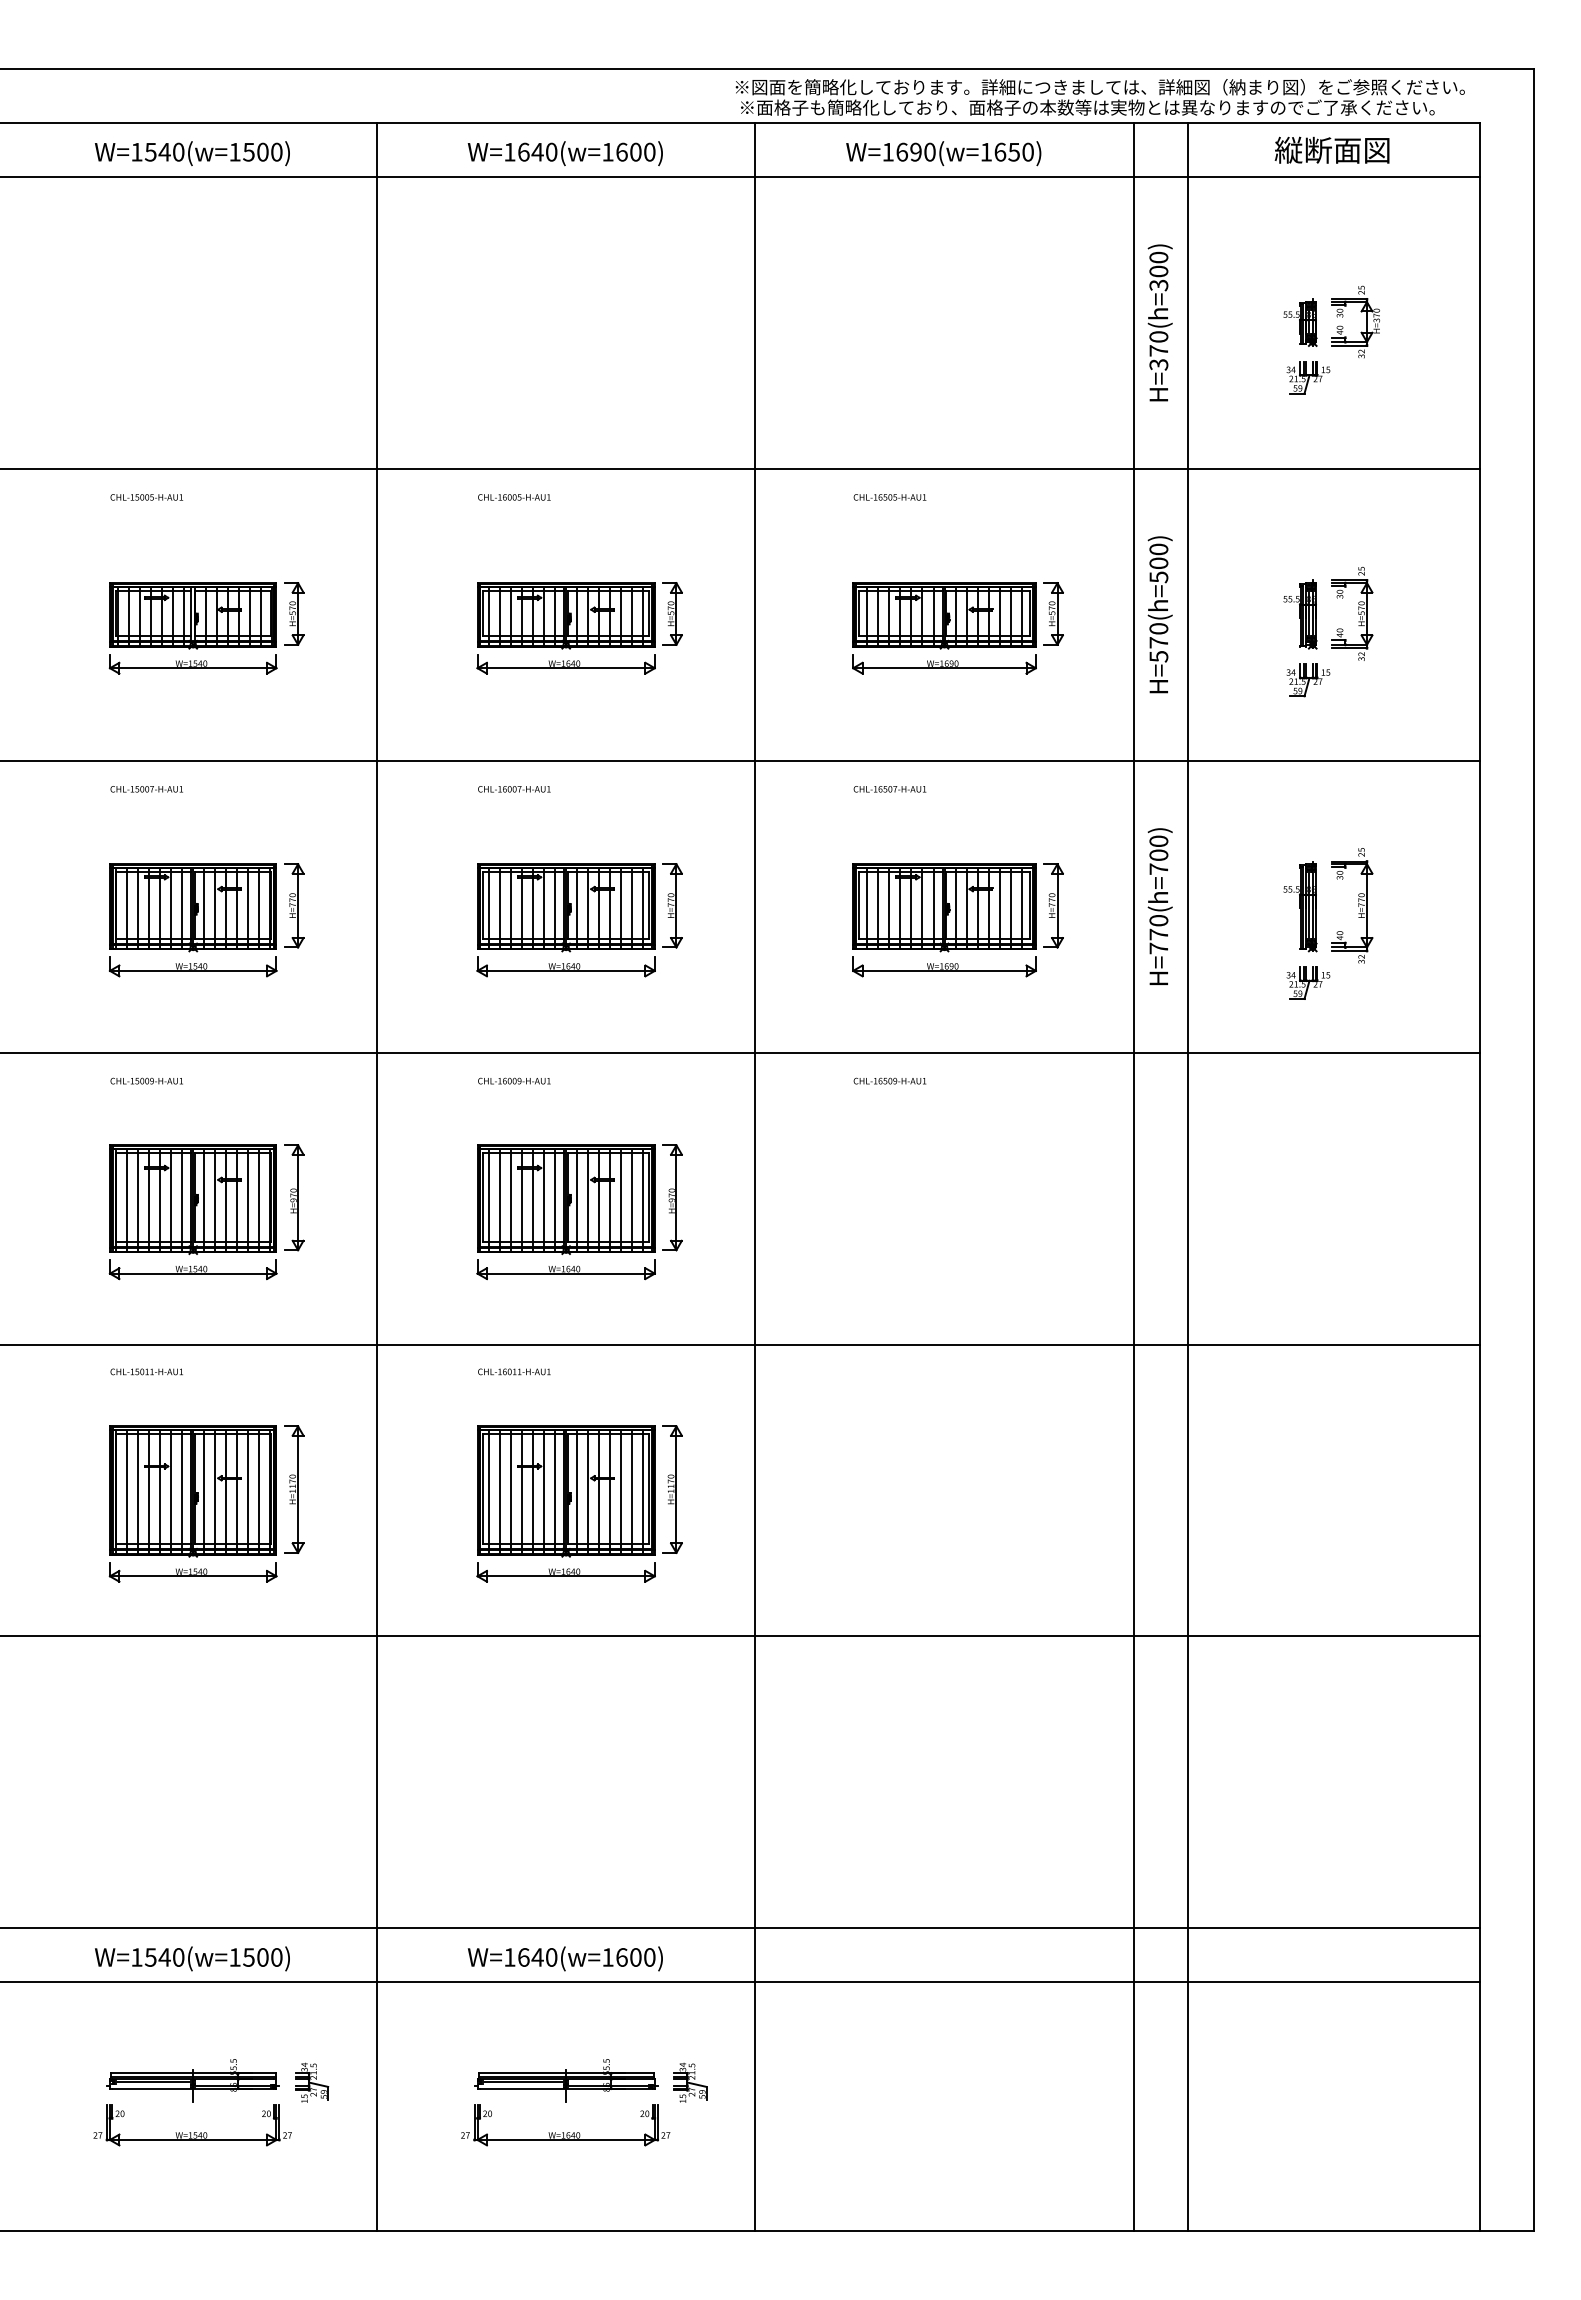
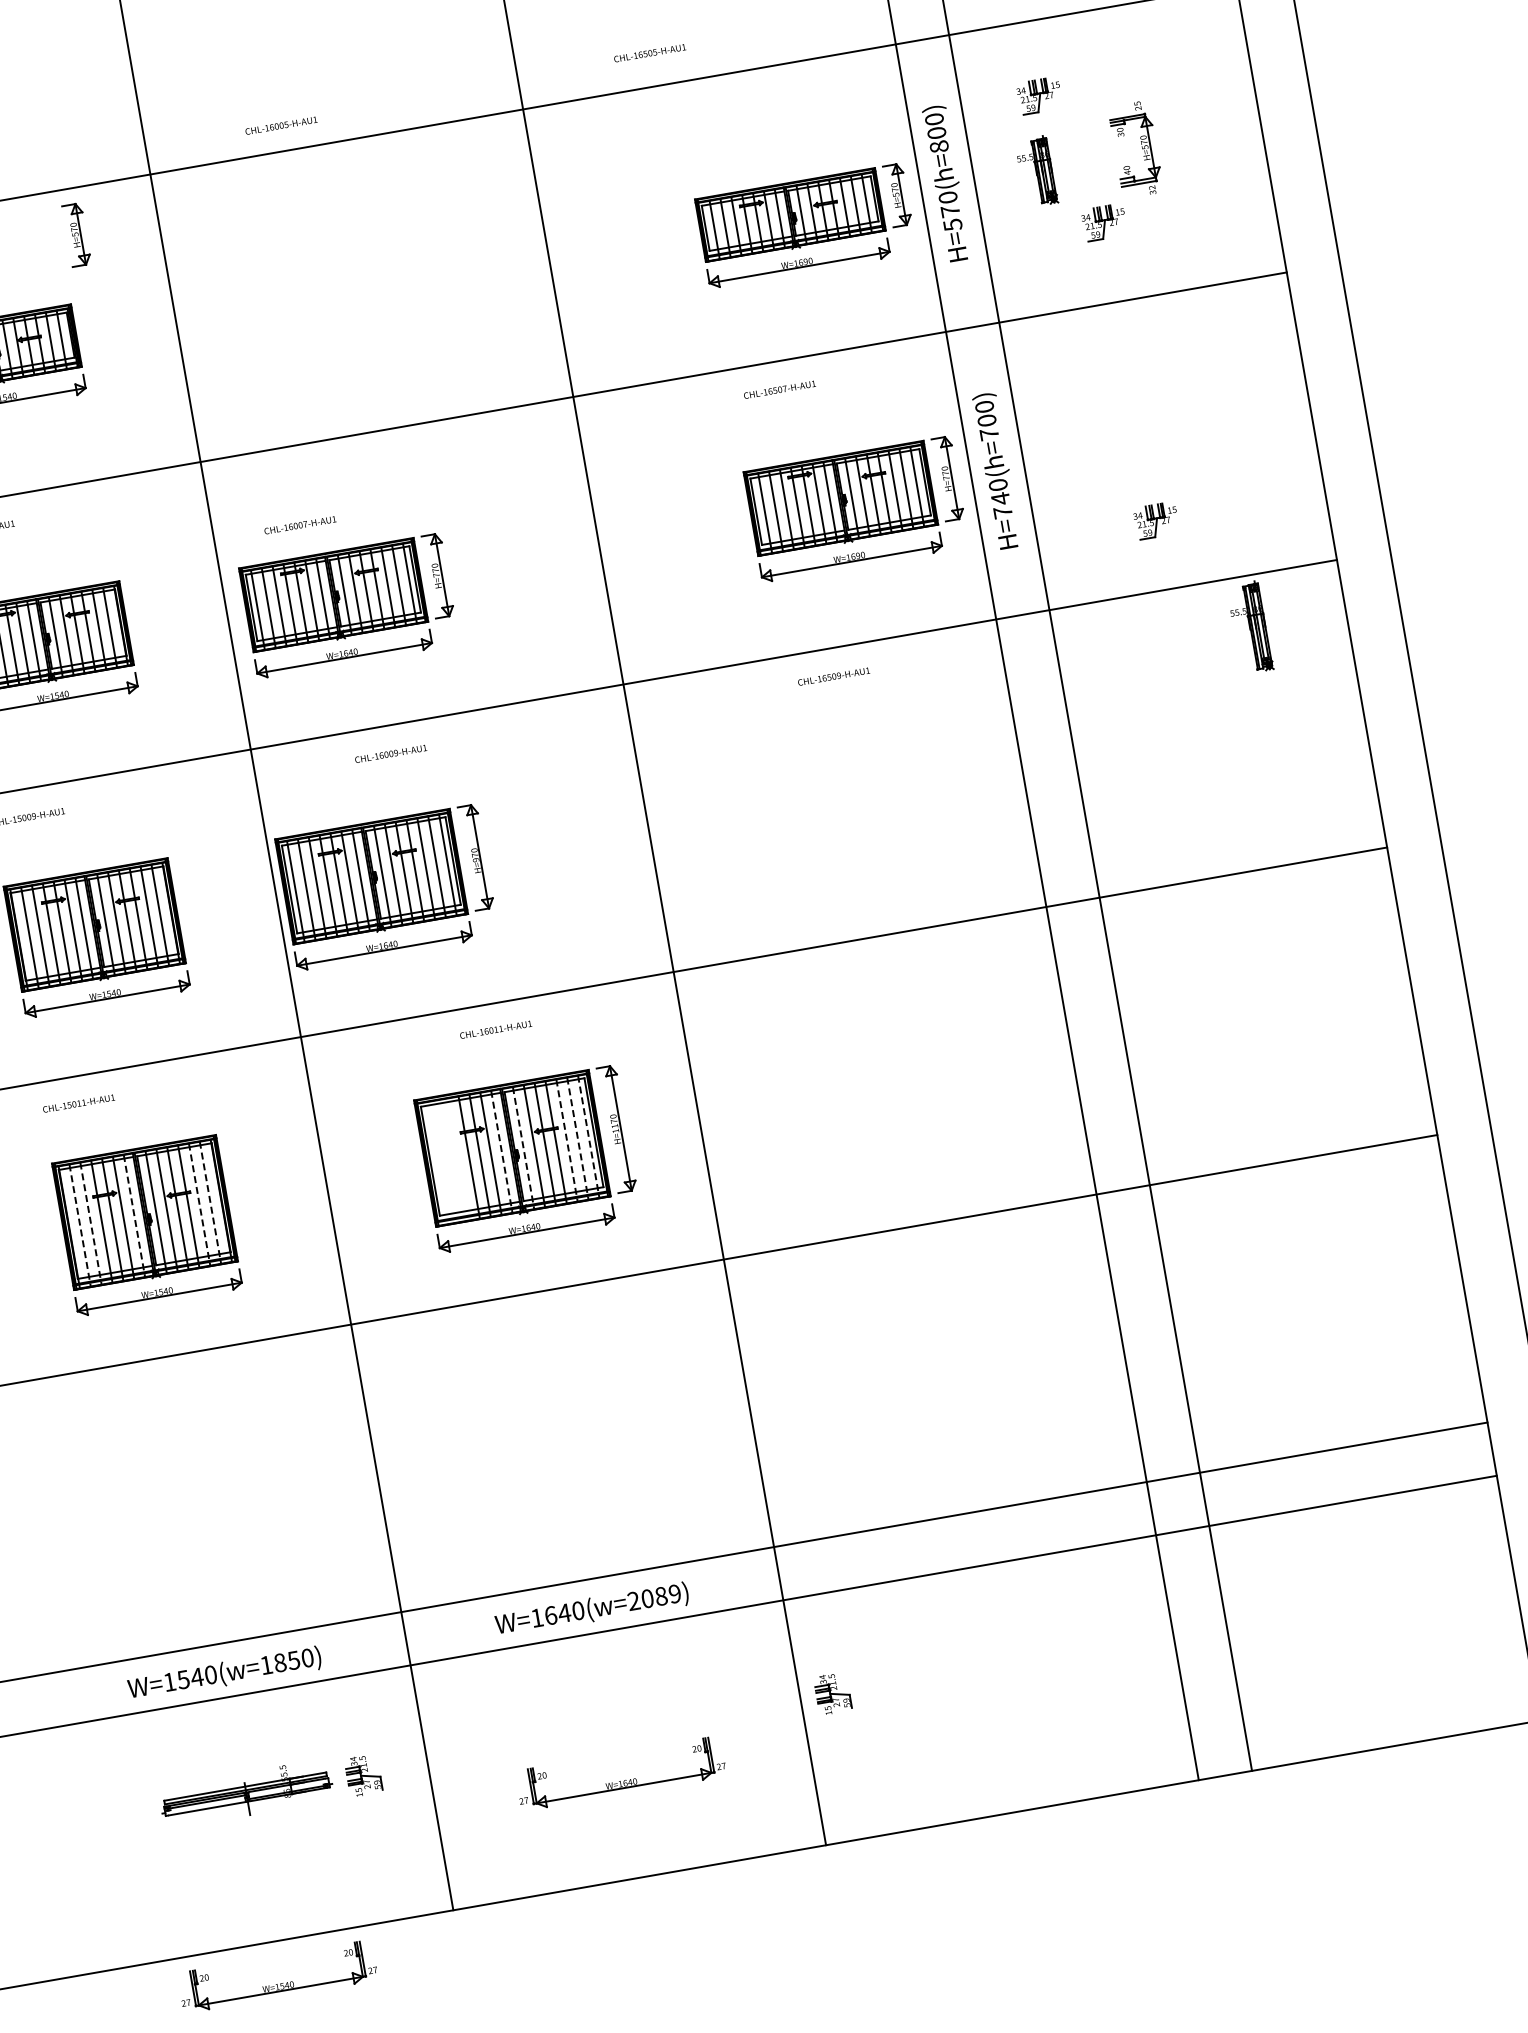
text: (514, 497) -> (281, 125), moved
text: (889, 497) -> (649, 53), moved
part: (1266, 544) -> (1039, 95), added
text: (1158, 577) -> (938, 147), H=570(h=500) -> H=570(h=800)
part: (294, 613) -> (77, 234), moved
part: (1300, 614) -> (1036, 171), moved
part: (579, 628) -> (377, 296), removed
part: (957, 628) -> (805, 226), moved
text: (514, 789) -> (300, 525), moved
text: (889, 789) -> (779, 390), moved
part: (294, 905) -> (144, 618), removed
part: (1352, 905) -> (1186, 436), removed
part: (1300, 906) -> (1250, 627), moved
part: (579, 920) -> (349, 606), moved
part: (957, 920) -> (856, 509), moved
text: (1158, 934) -> (1000, 498), H=770(h=700) -> H=740(h=700)
text: (889, 1080) -> (833, 676), moved
part: (294, 1197) -> (194, 906), removed
part: (579, 1212) -> (387, 887), moved
text: (514, 1371) -> (496, 1029), moved
part: (294, 1489) -> (244, 1194), removed
line: (127, 1492) -> (80, 1225), solid -> dashed
line: (138, 1492) -> (91, 1223), solid -> dashed
line: (182, 1492) -> (134, 1216), solid -> dashed
line: (248, 1492) -> (199, 1204), solid -> dashed
line: (259, 1492) -> (210, 1203), solid -> dashed
line: (489, 1492) -> (437, 1163), removed
line: (500, 1492) -> (448, 1161), removed
line: (511, 1492) -> (458, 1159), removed
line: (555, 1492) -> (502, 1152), solid -> dashed
line: (577, 1492) -> (523, 1148), solid -> dashed
line: (621, 1492) -> (567, 1140), solid -> dashed
line: (632, 1492) -> (578, 1138), solid -> dashed
line: (643, 1492) -> (588, 1136), solid -> dashed
text: (255, 1957) -> (286, 1661), W=1540(w=1500) -> W=1540(w=1850)
text: (628, 1957) -> (654, 1597), W=1640(w=1600) -> W=1640(w=2089)
part: (566, 2080) -> (614, 1729), removed
part: (690, 2082) -> (833, 1693), moved
part: (190, 2132) -> (276, 1984), moved

